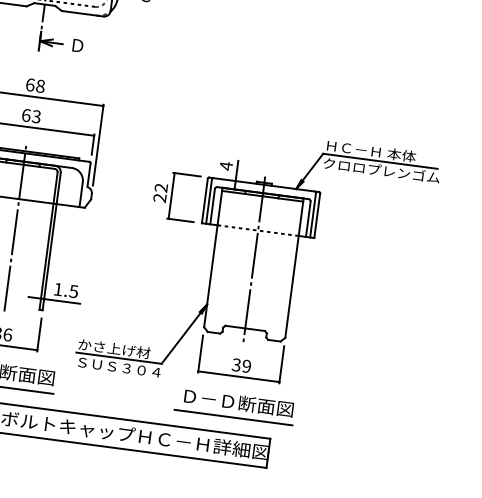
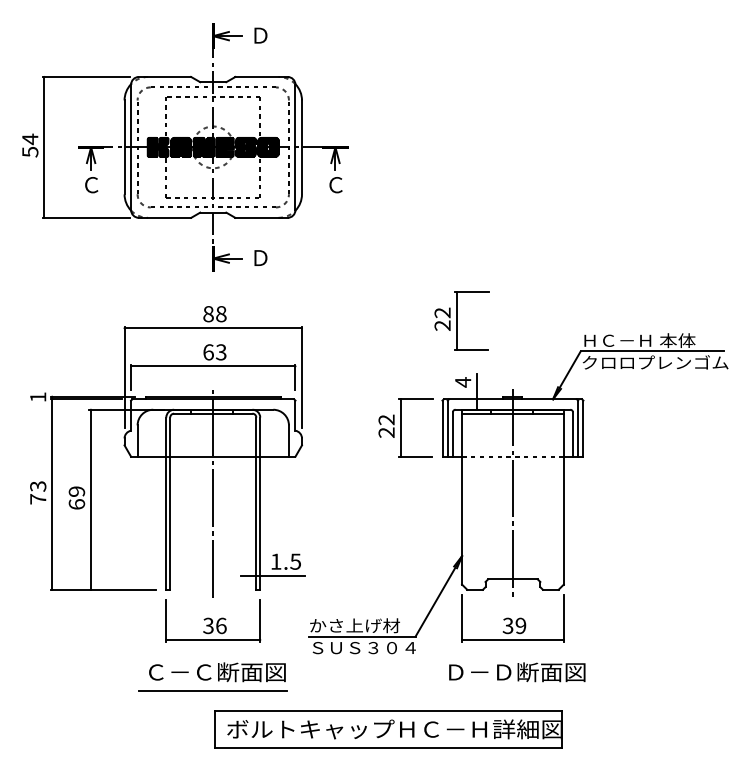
text: (30, 85) -> (208, 314), 68 -> 88
part: (231, 116) -> (461, 320), added
line: (233, 416) -> (512, 690), removed

